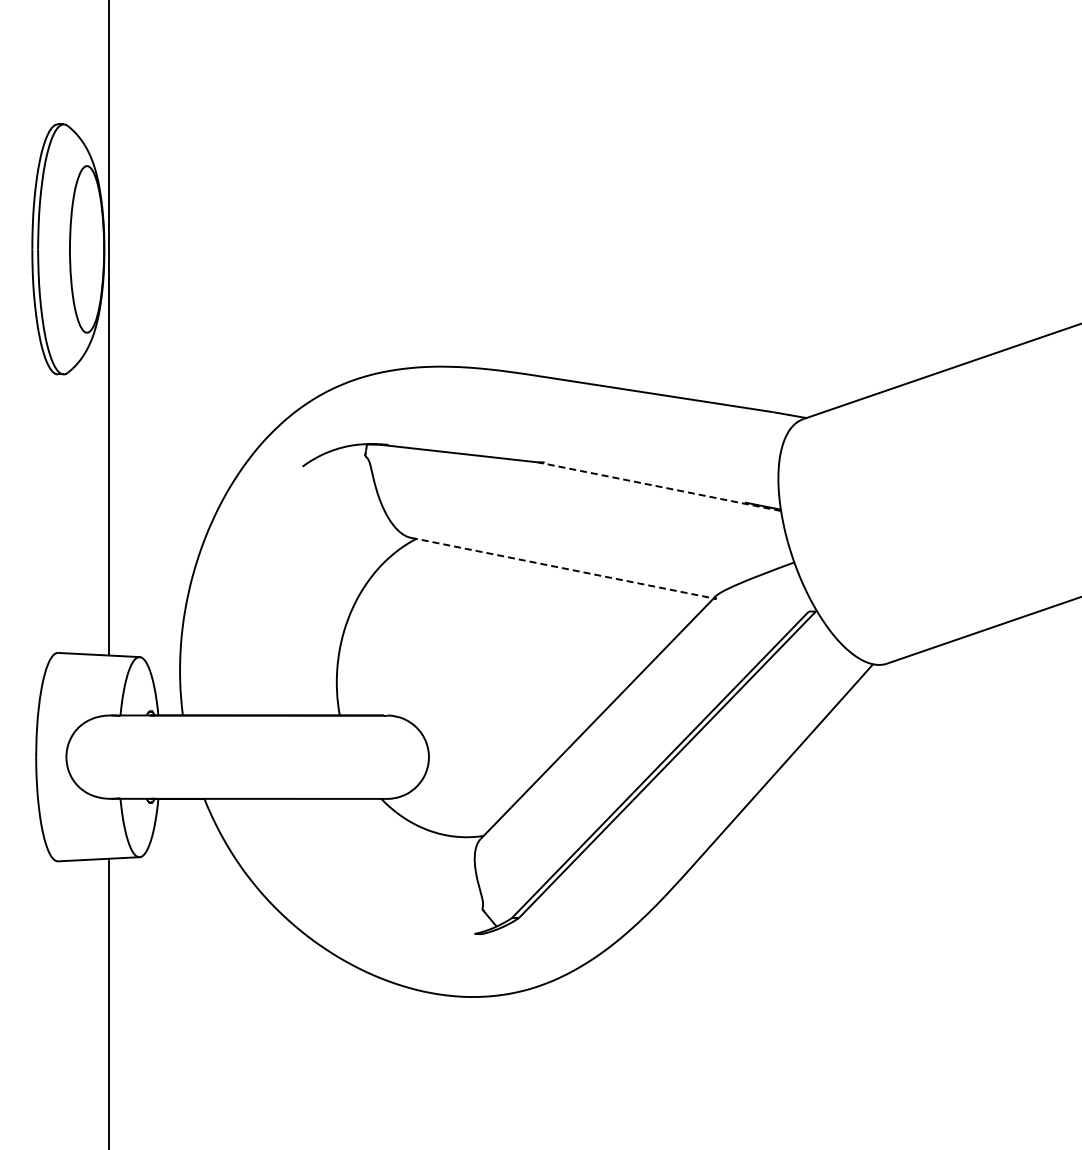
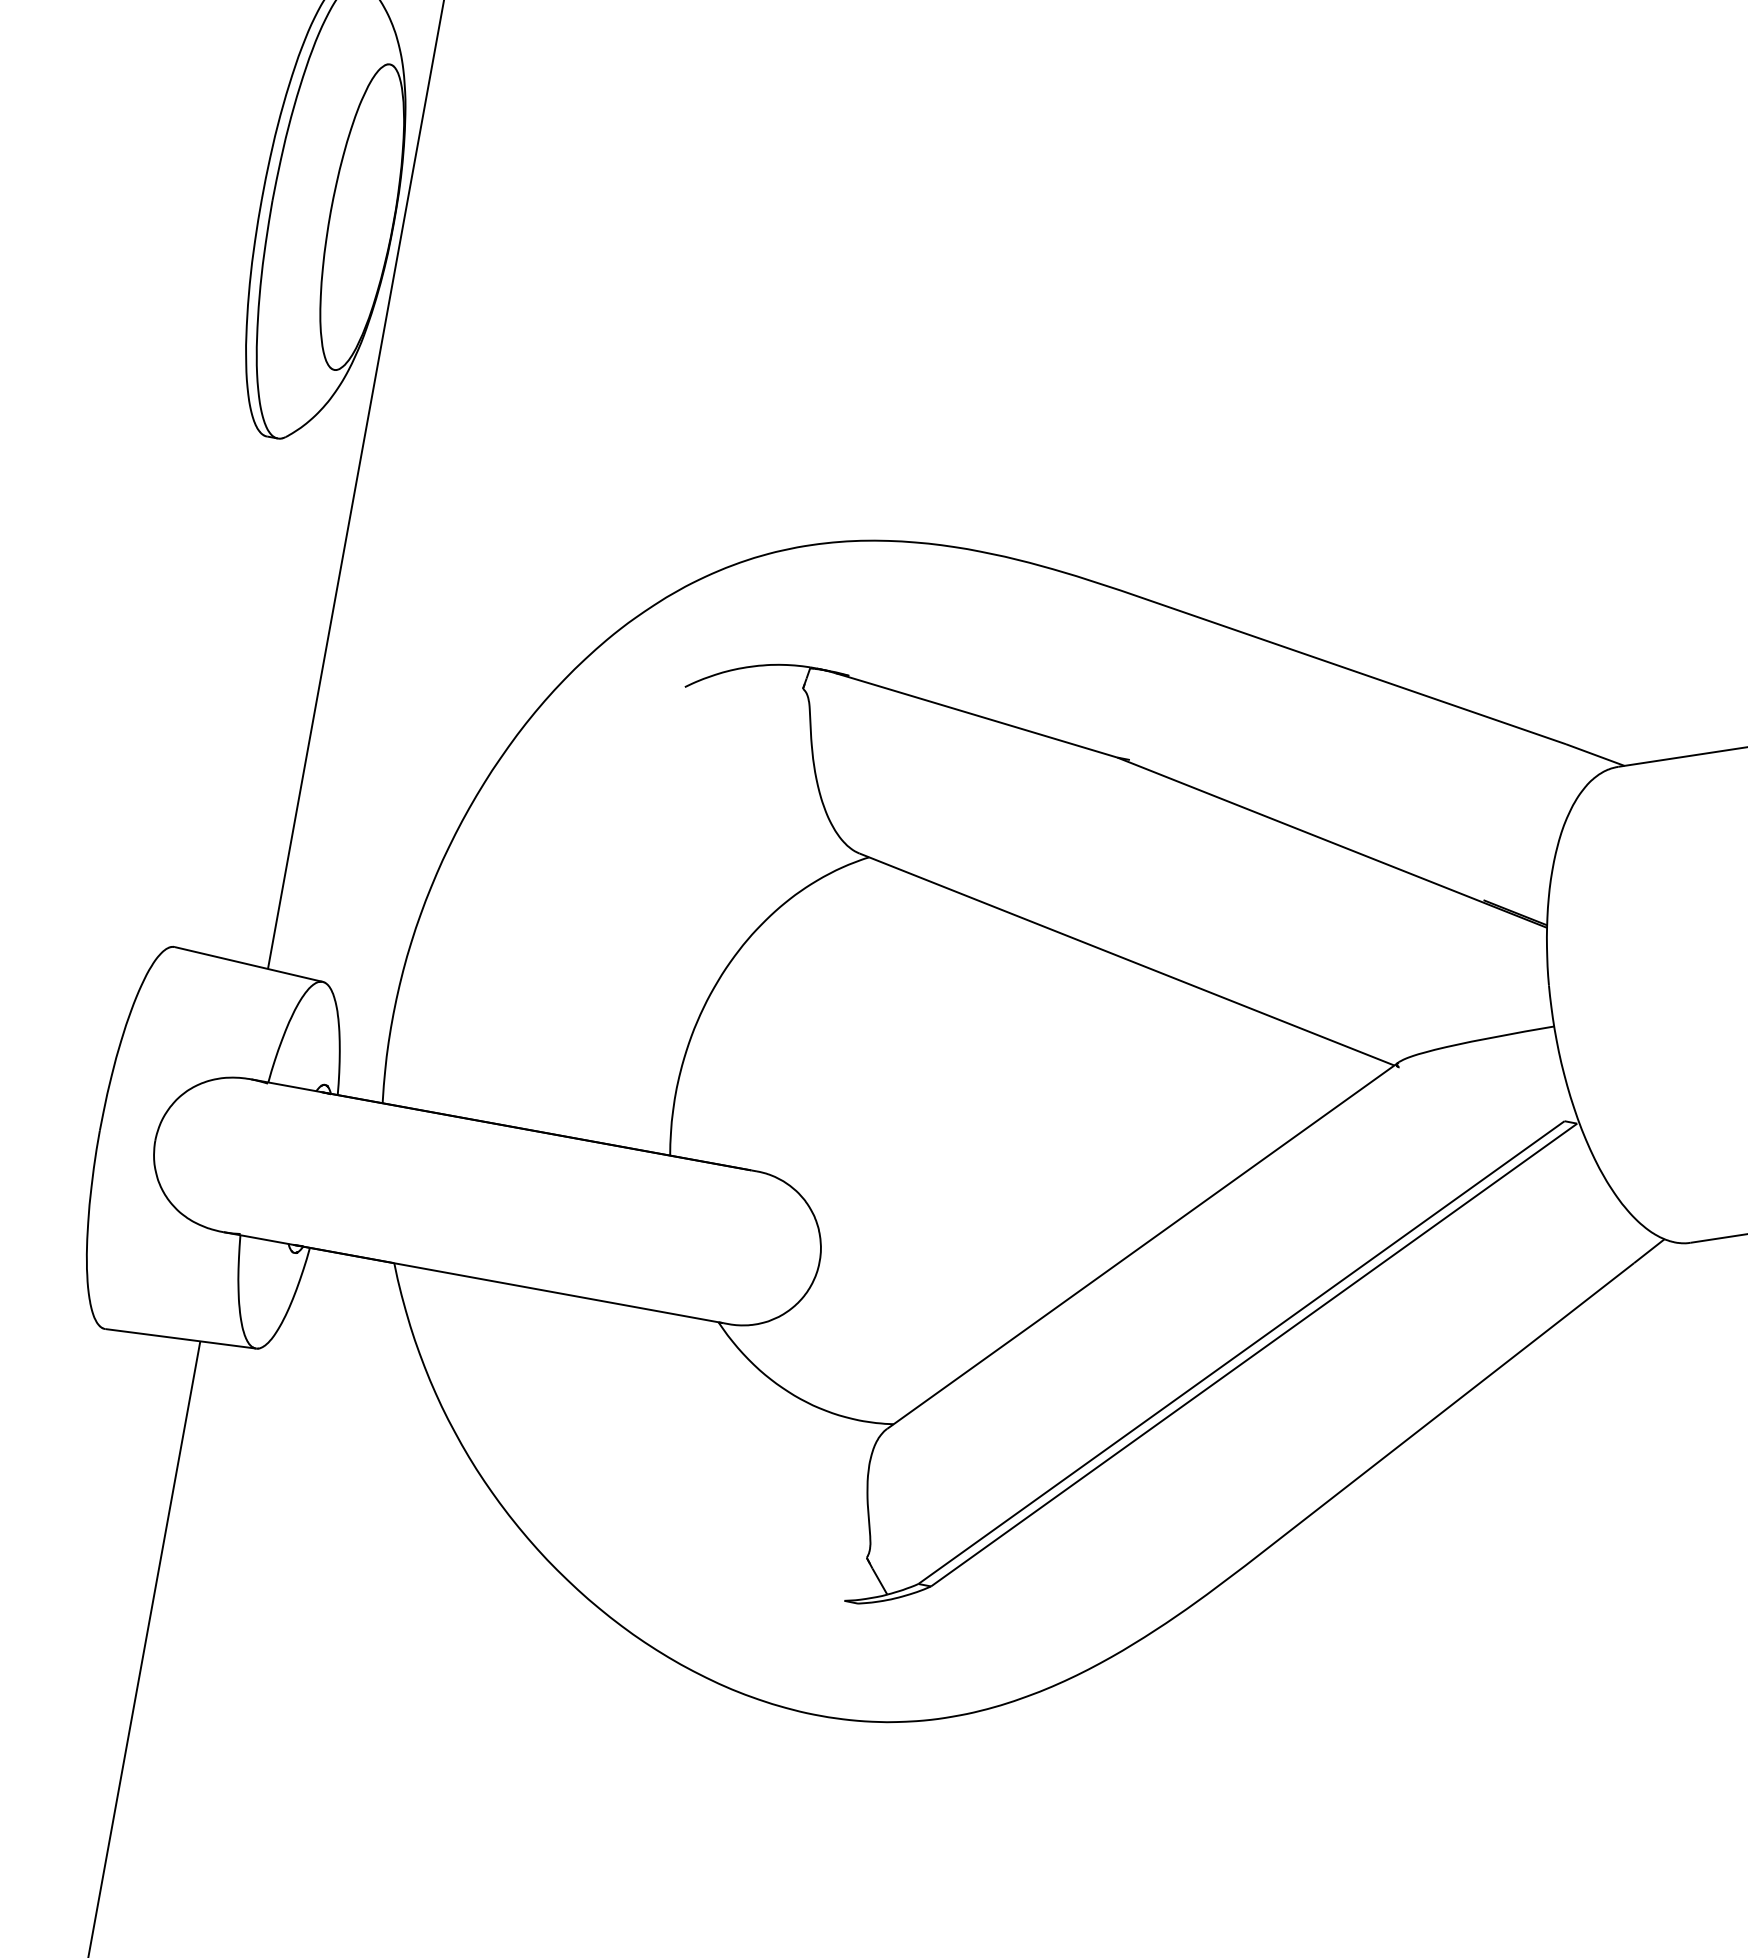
line: (658, 486) -> (1330, 842), dashed -> solid
line: (562, 568) -> (1127, 960), dashed -> solid

